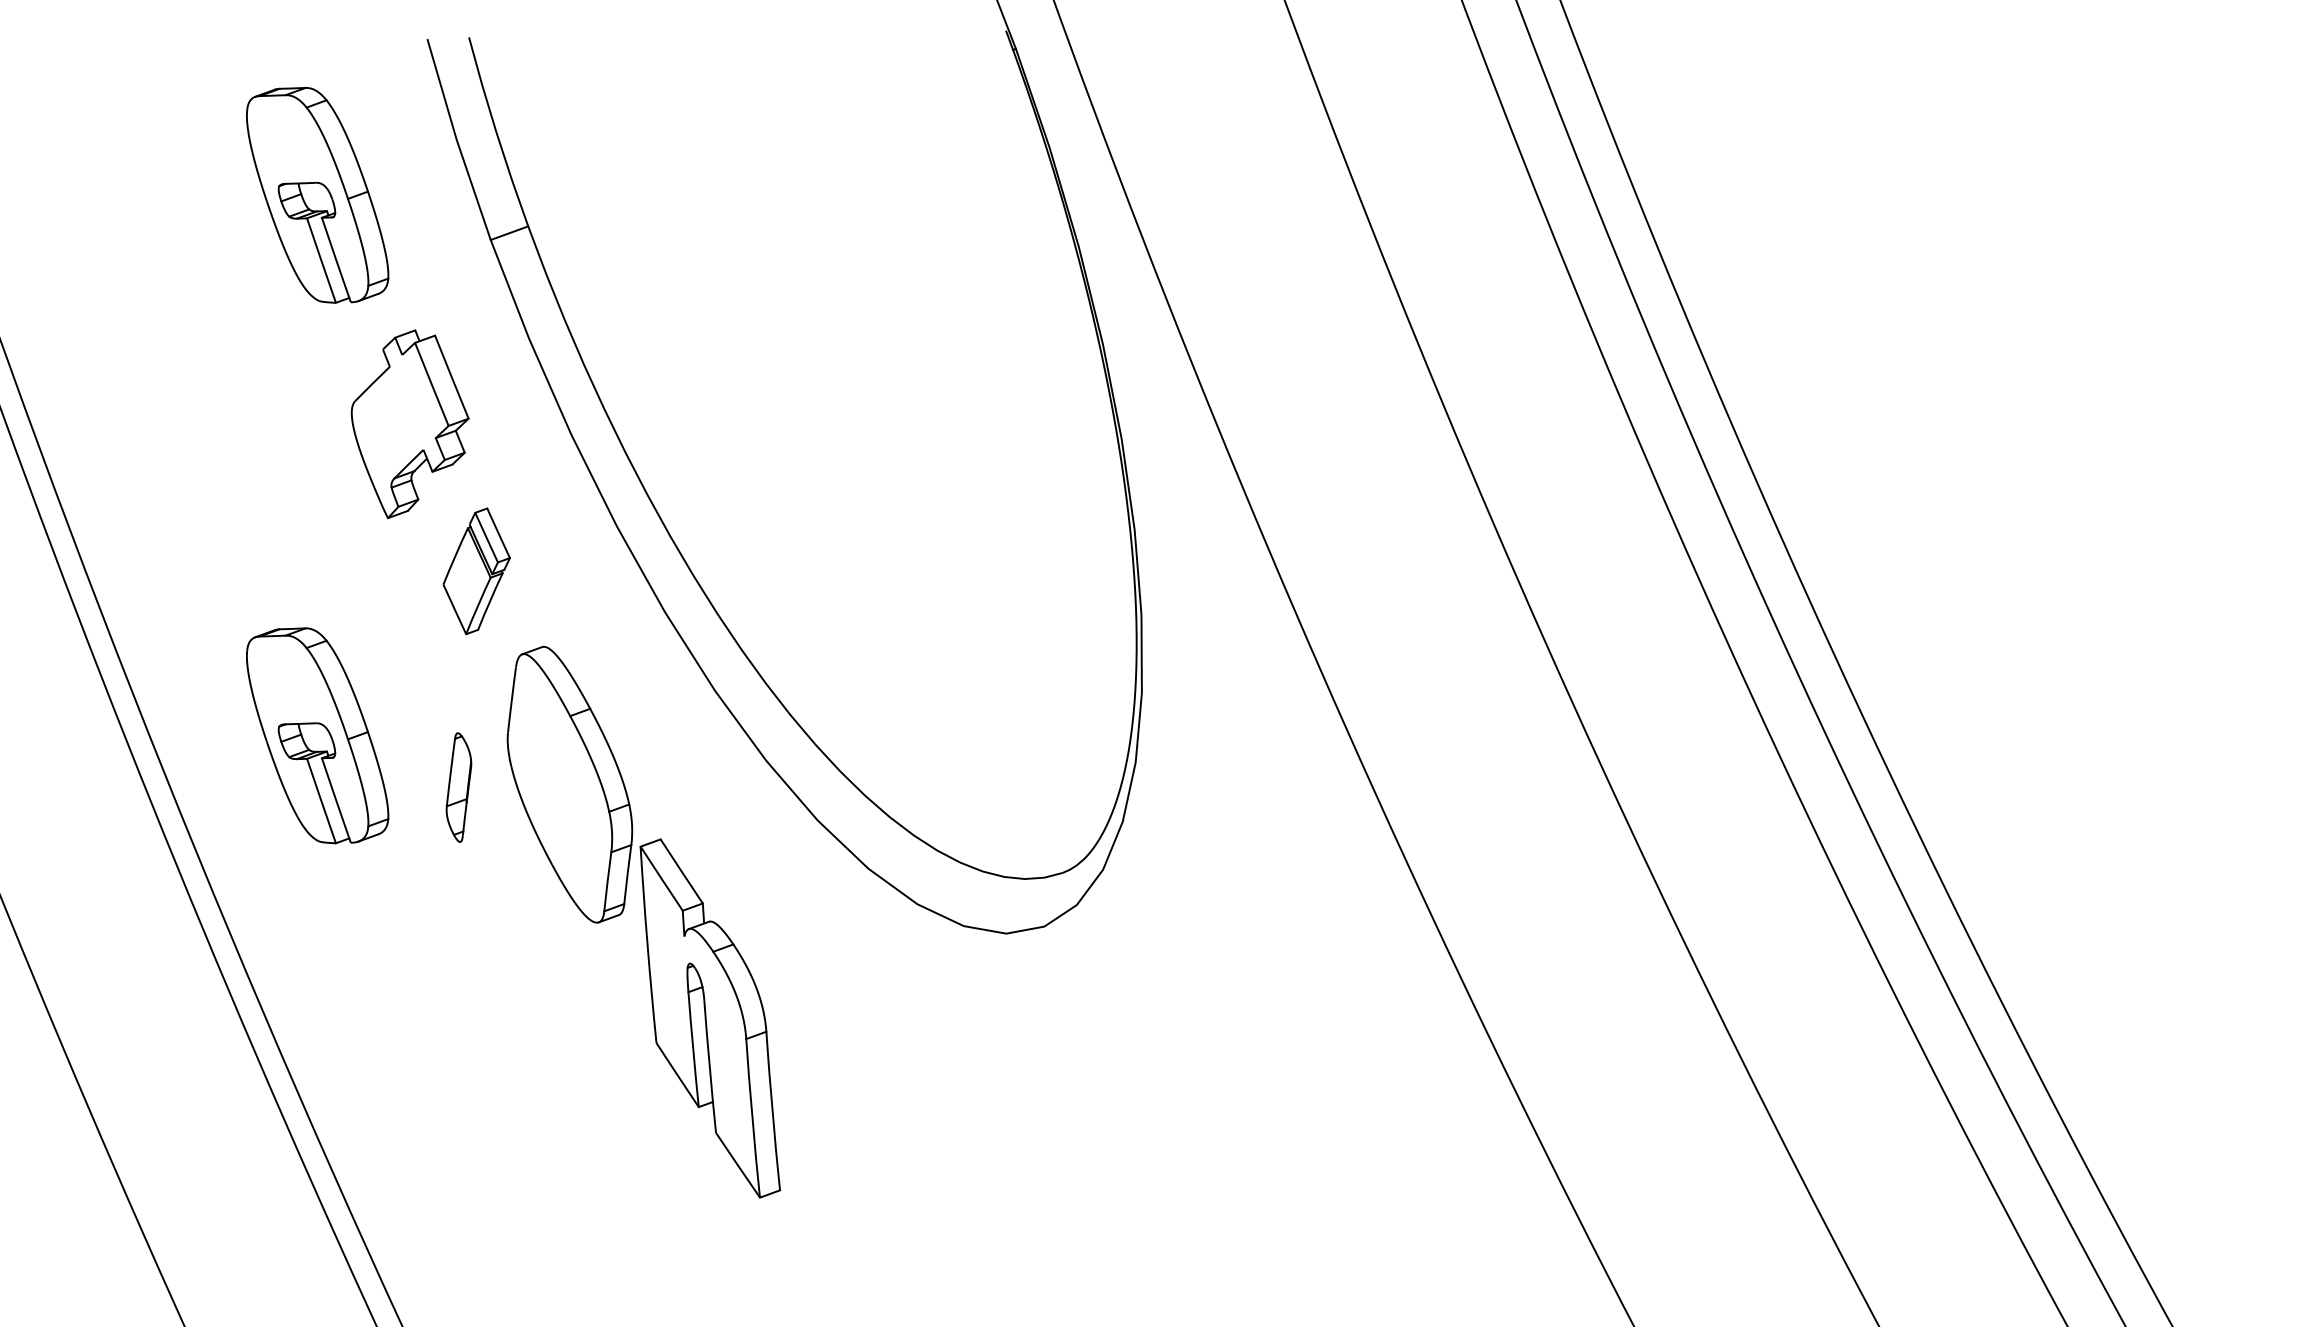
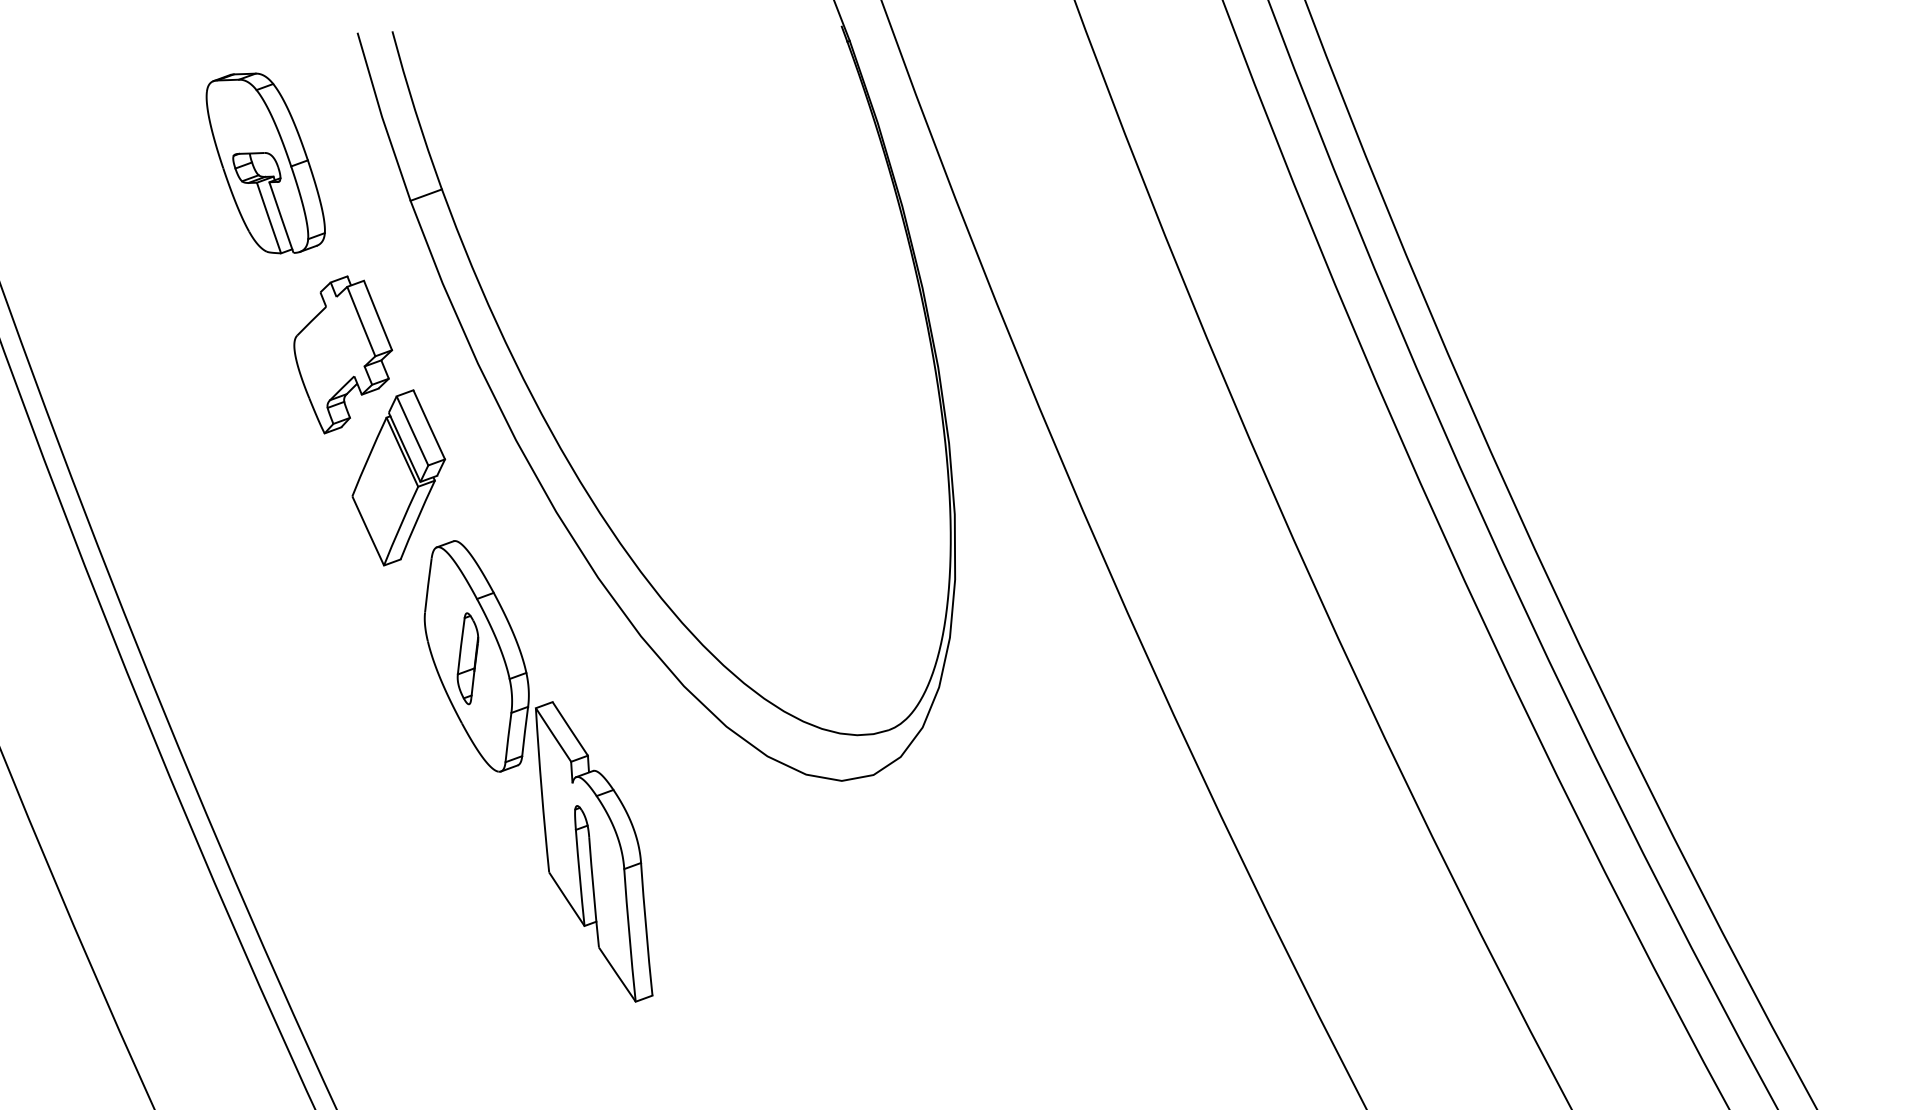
part: (476, 570) -> (398, 477), size x1.67
part: (317, 735) -> (265, 615), removed
part: (458, 787) -> (467, 658), moved

